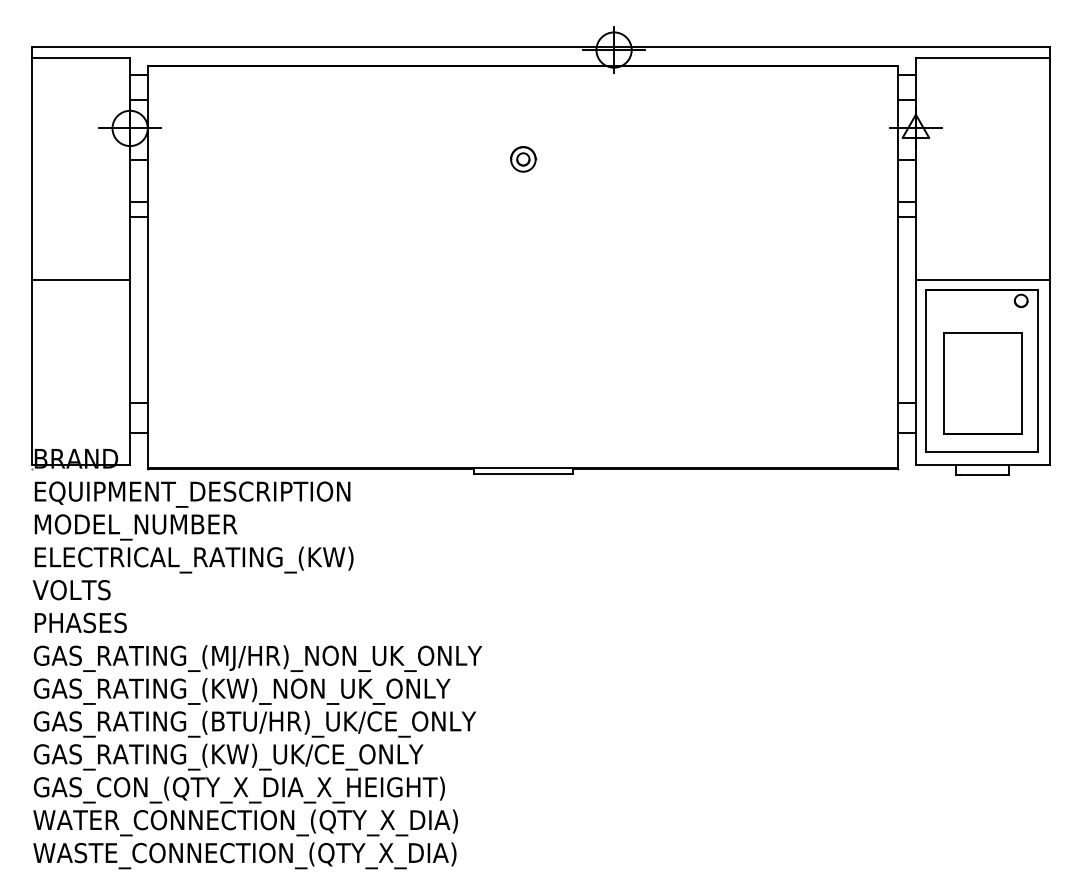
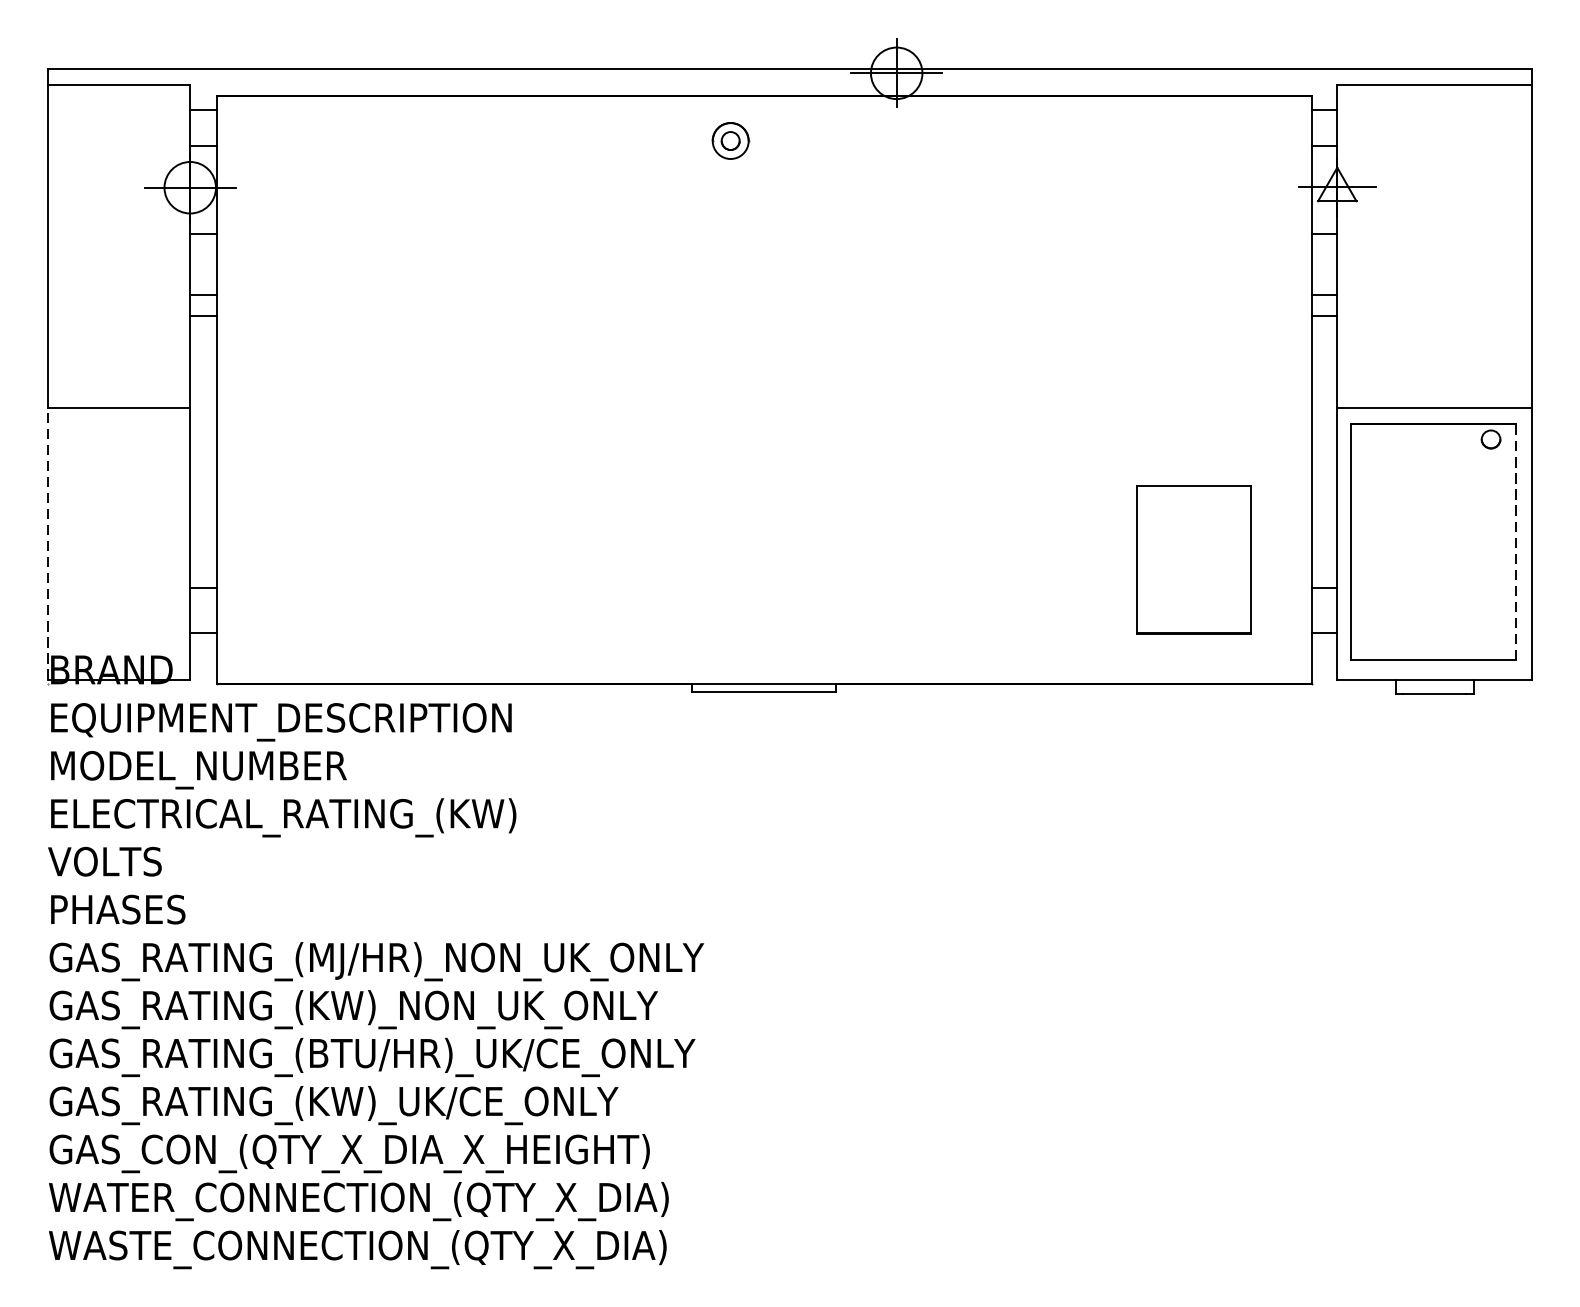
part: (523, 159) -> (730, 141), moved
line: (1038, 371) -> (1516, 542), solid -> dashed
line: (32, 372) -> (47, 544), solid -> dashed
part: (982, 383) -> (1193, 560), moved

